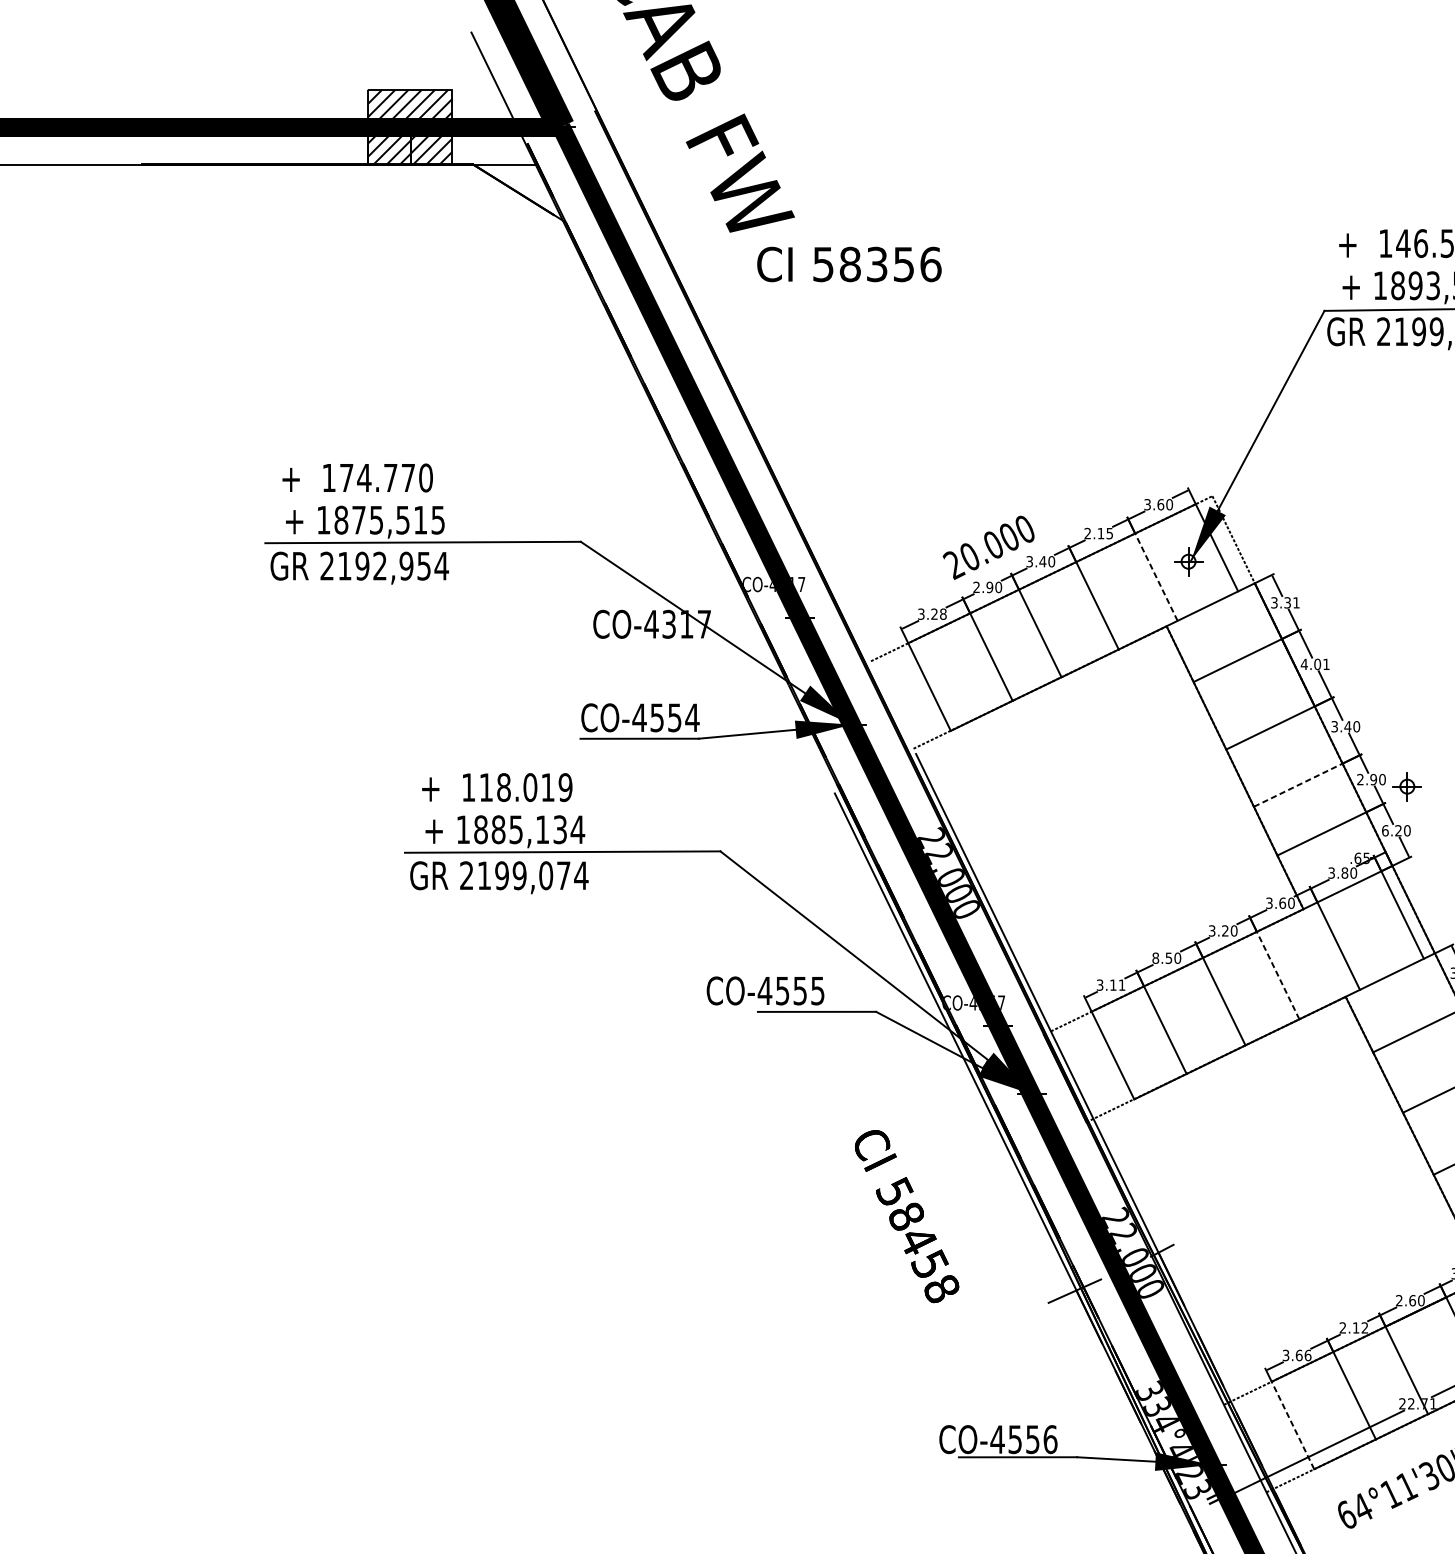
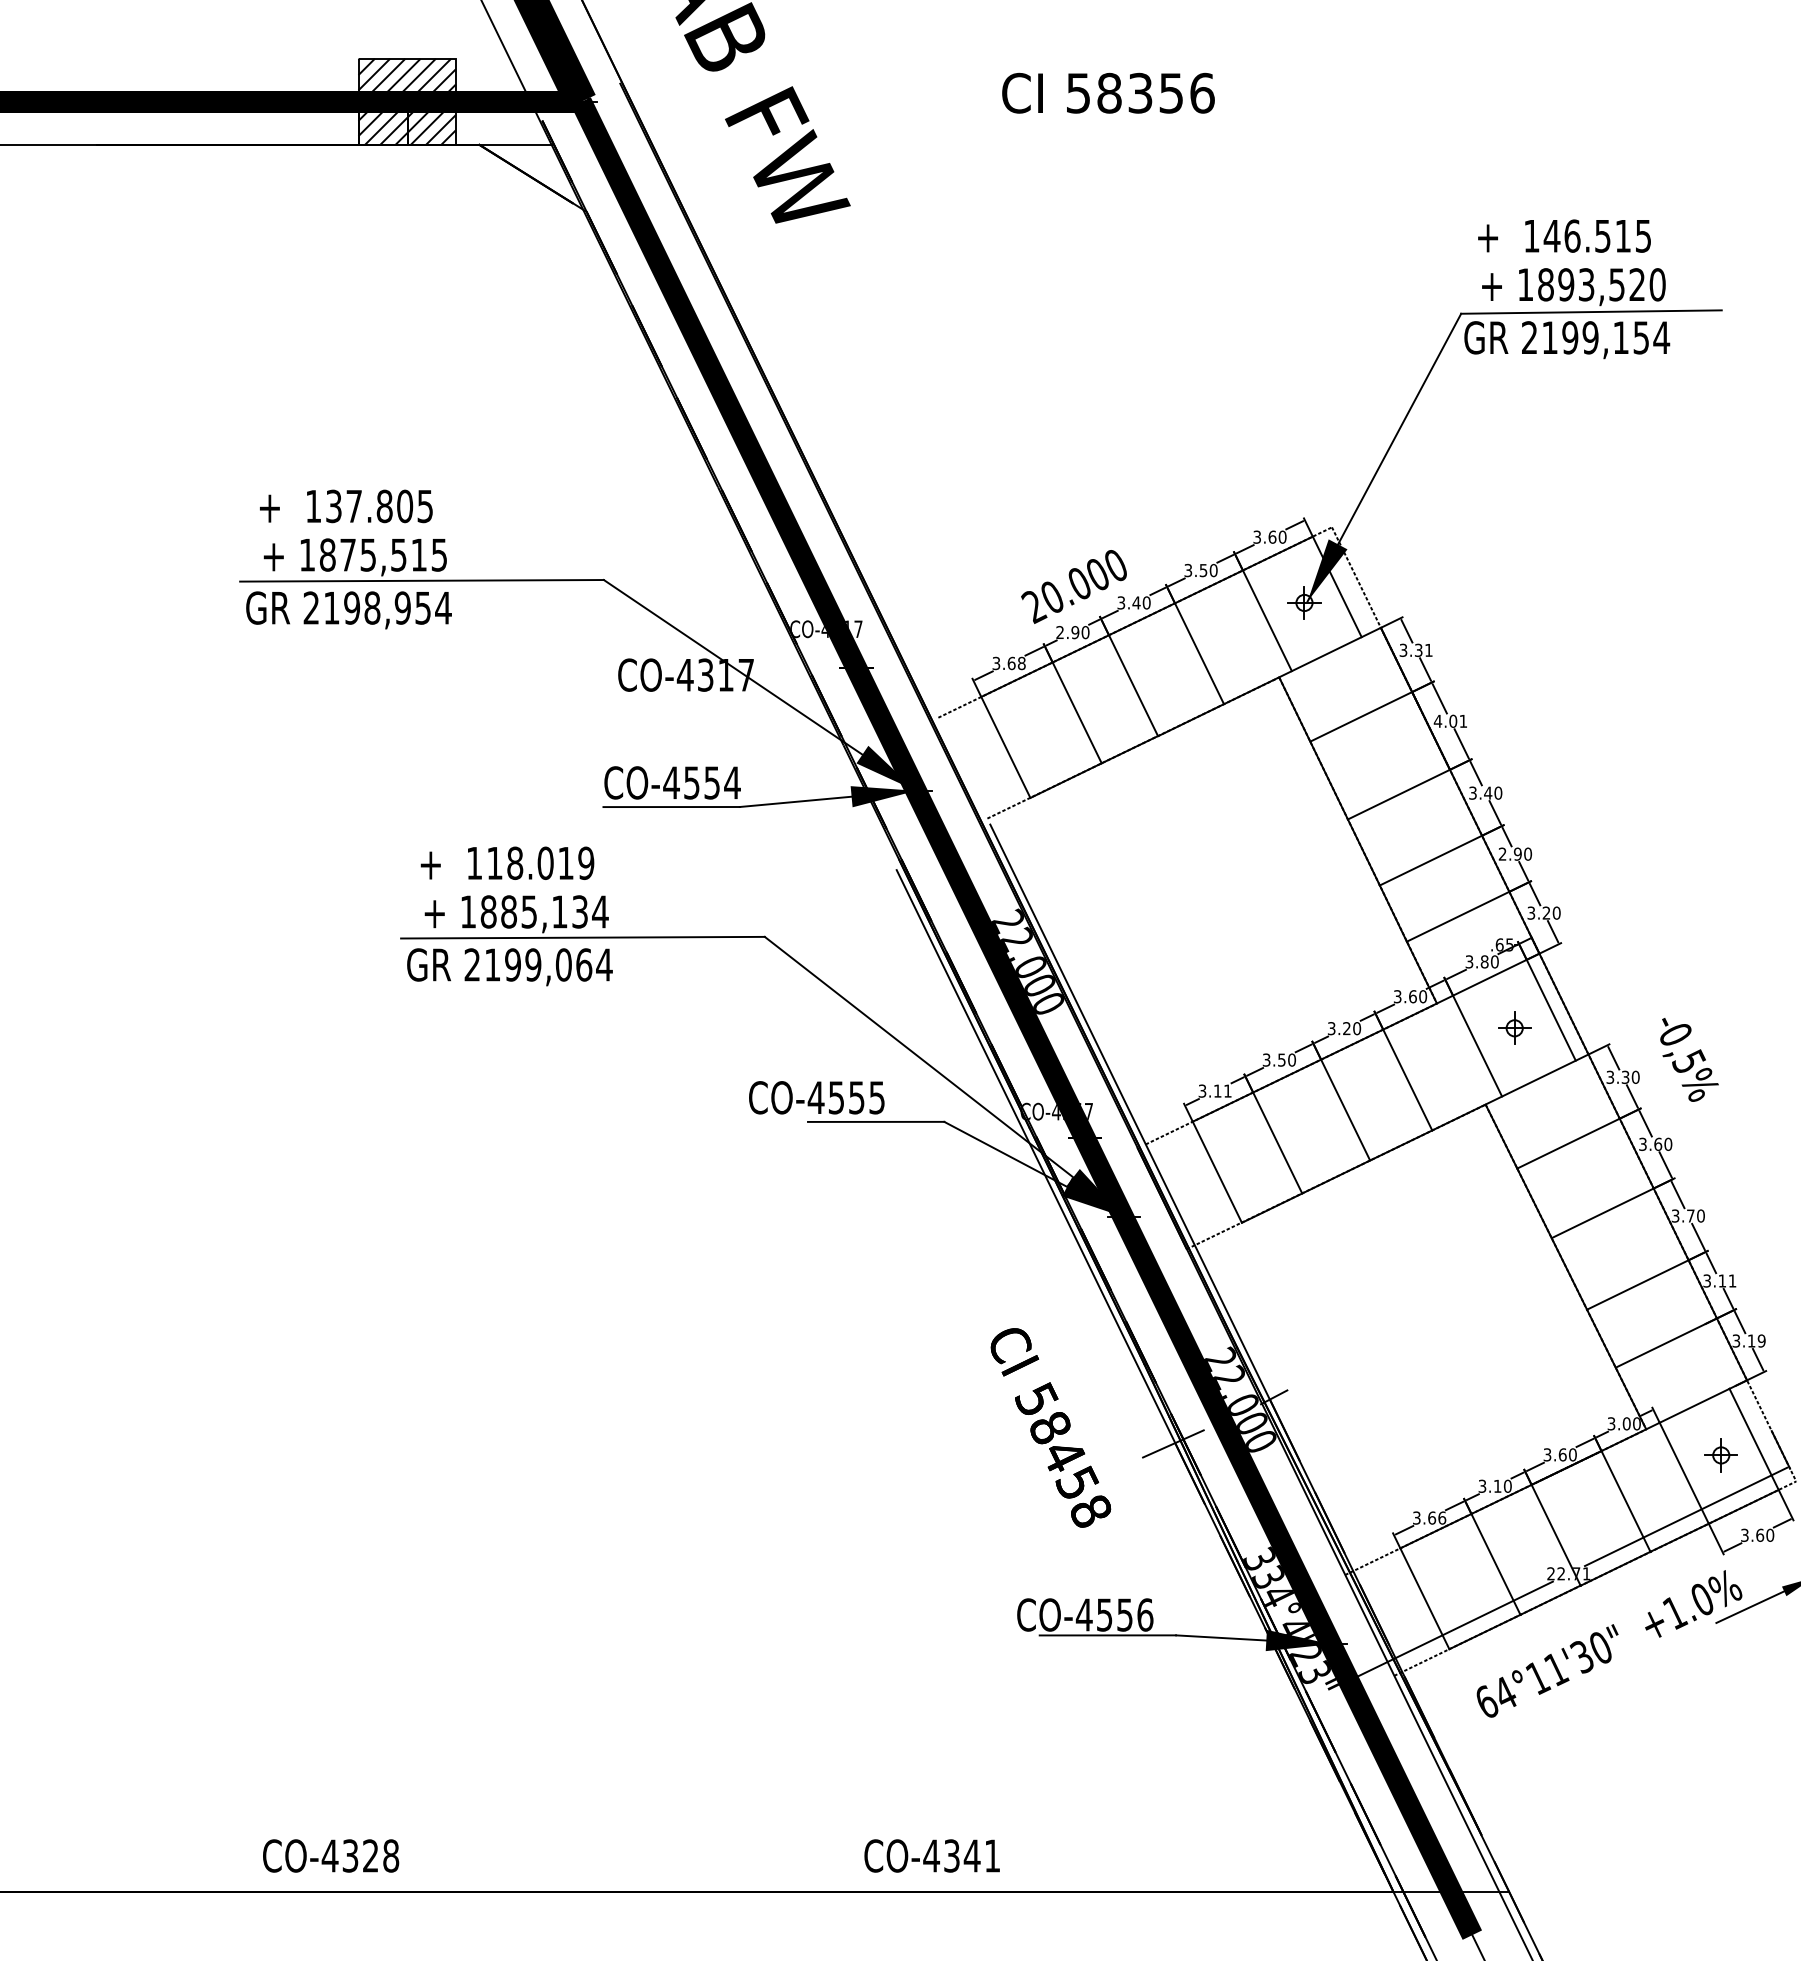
text: (849, 263) -> (1108, 92), moved
text: (386, 478) -> (379, 506), 174.770 -> 137.805
text: (1098, 533) -> (1200, 570), 2.15 -> 3.50
text: (380, 565) -> (372, 607), 2192,954 -> 2198,954
line: (1156, 576) -> (1267, 620), dashed -> solid
text: (934, 614) -> (1011, 663), 3.28 -> 3.68
line: (1297, 785) -> (1430, 860), dashed -> solid
part: (1407, 785) -> (1514, 1027), moved
text: (1385, 830) -> (1531, 912), 6.20 -> 3.20
text: (564, 875) -> (584, 964), 2199,074 -> 2199,064
text: (1155, 957) -> (1266, 1059), 8.50 -> 3.50
line: (1277, 975) -> (1407, 1079), dashed -> solid
text: (906, 1216) -> (1050, 1427), moved
text: (1399, 1300) -> (1547, 1454), 2.60 -> 3.60
text: (1353, 1327) -> (1494, 1485), 2.12 -> 3.10
line: (1292, 1425) -> (1424, 1598), dashed -> solid

